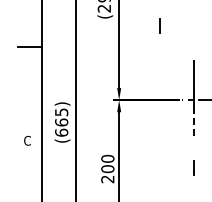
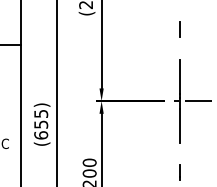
line: (159, 25) -> (179, 29), moved
text: (61, 122) -> (41, 124), (665) -> (655)
line: (193, 123) -> (179, 125), dashed -> solid

